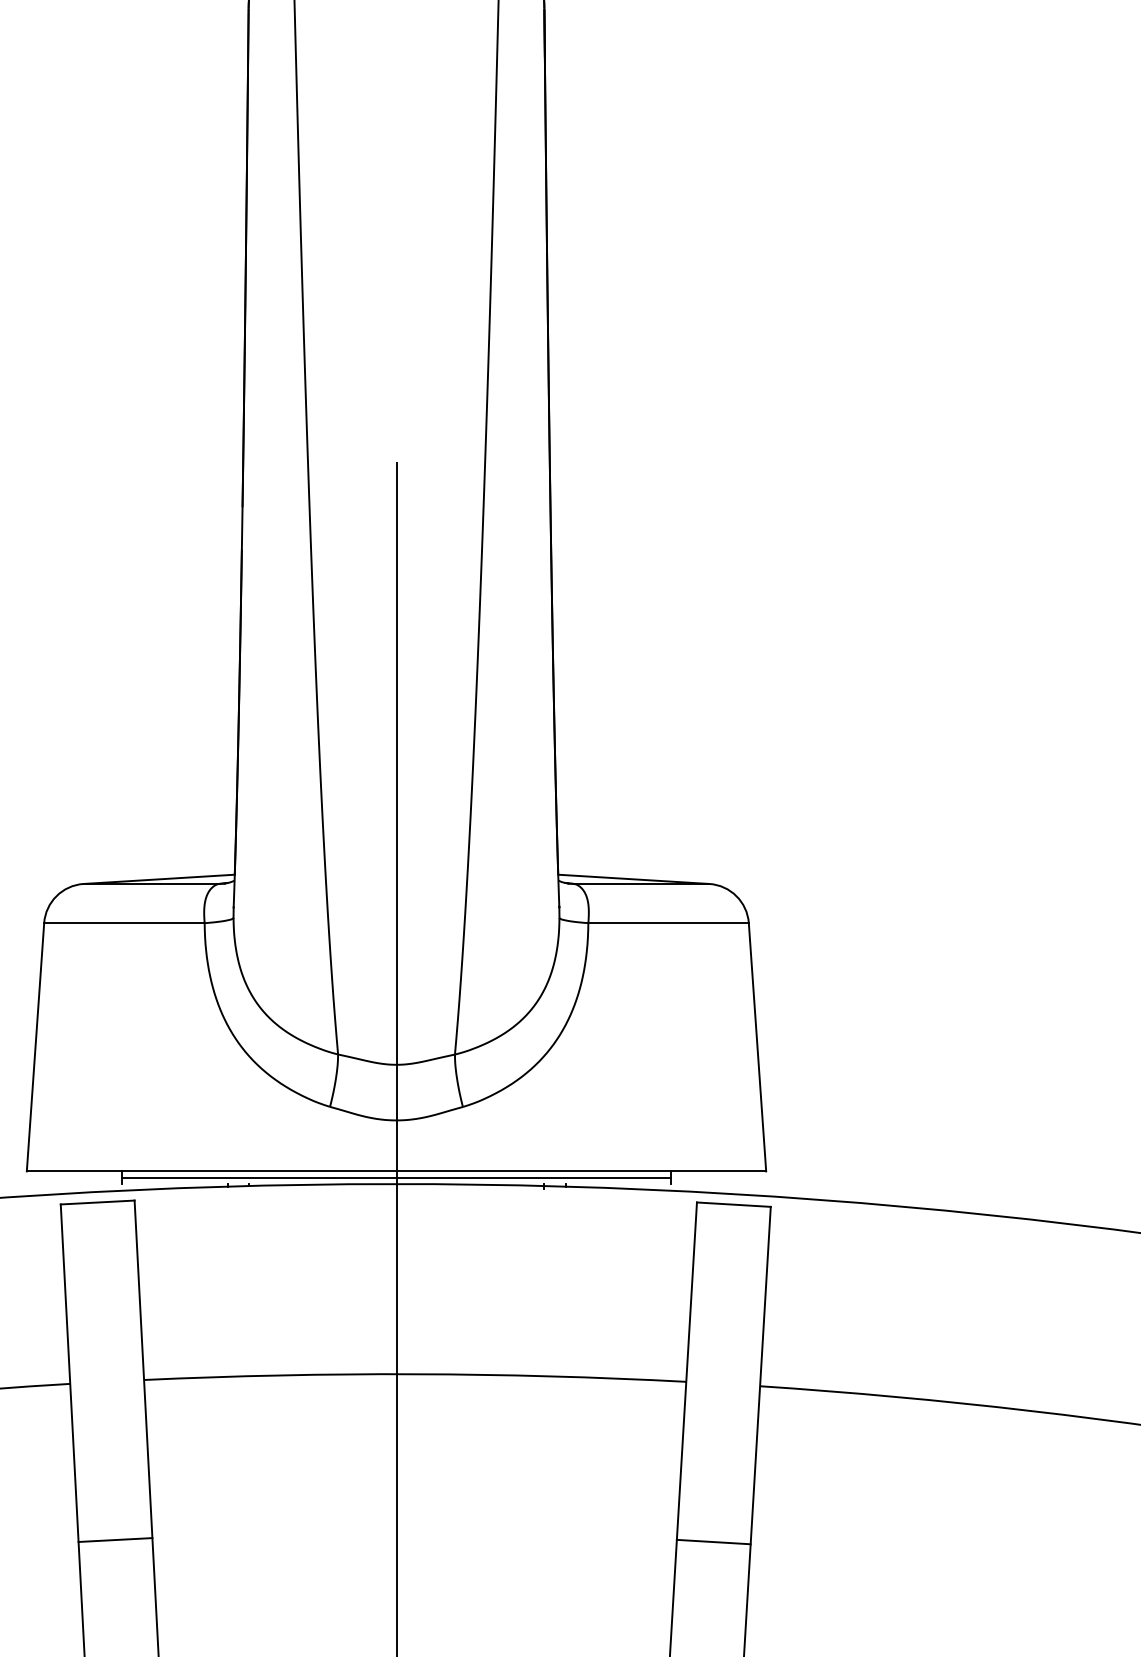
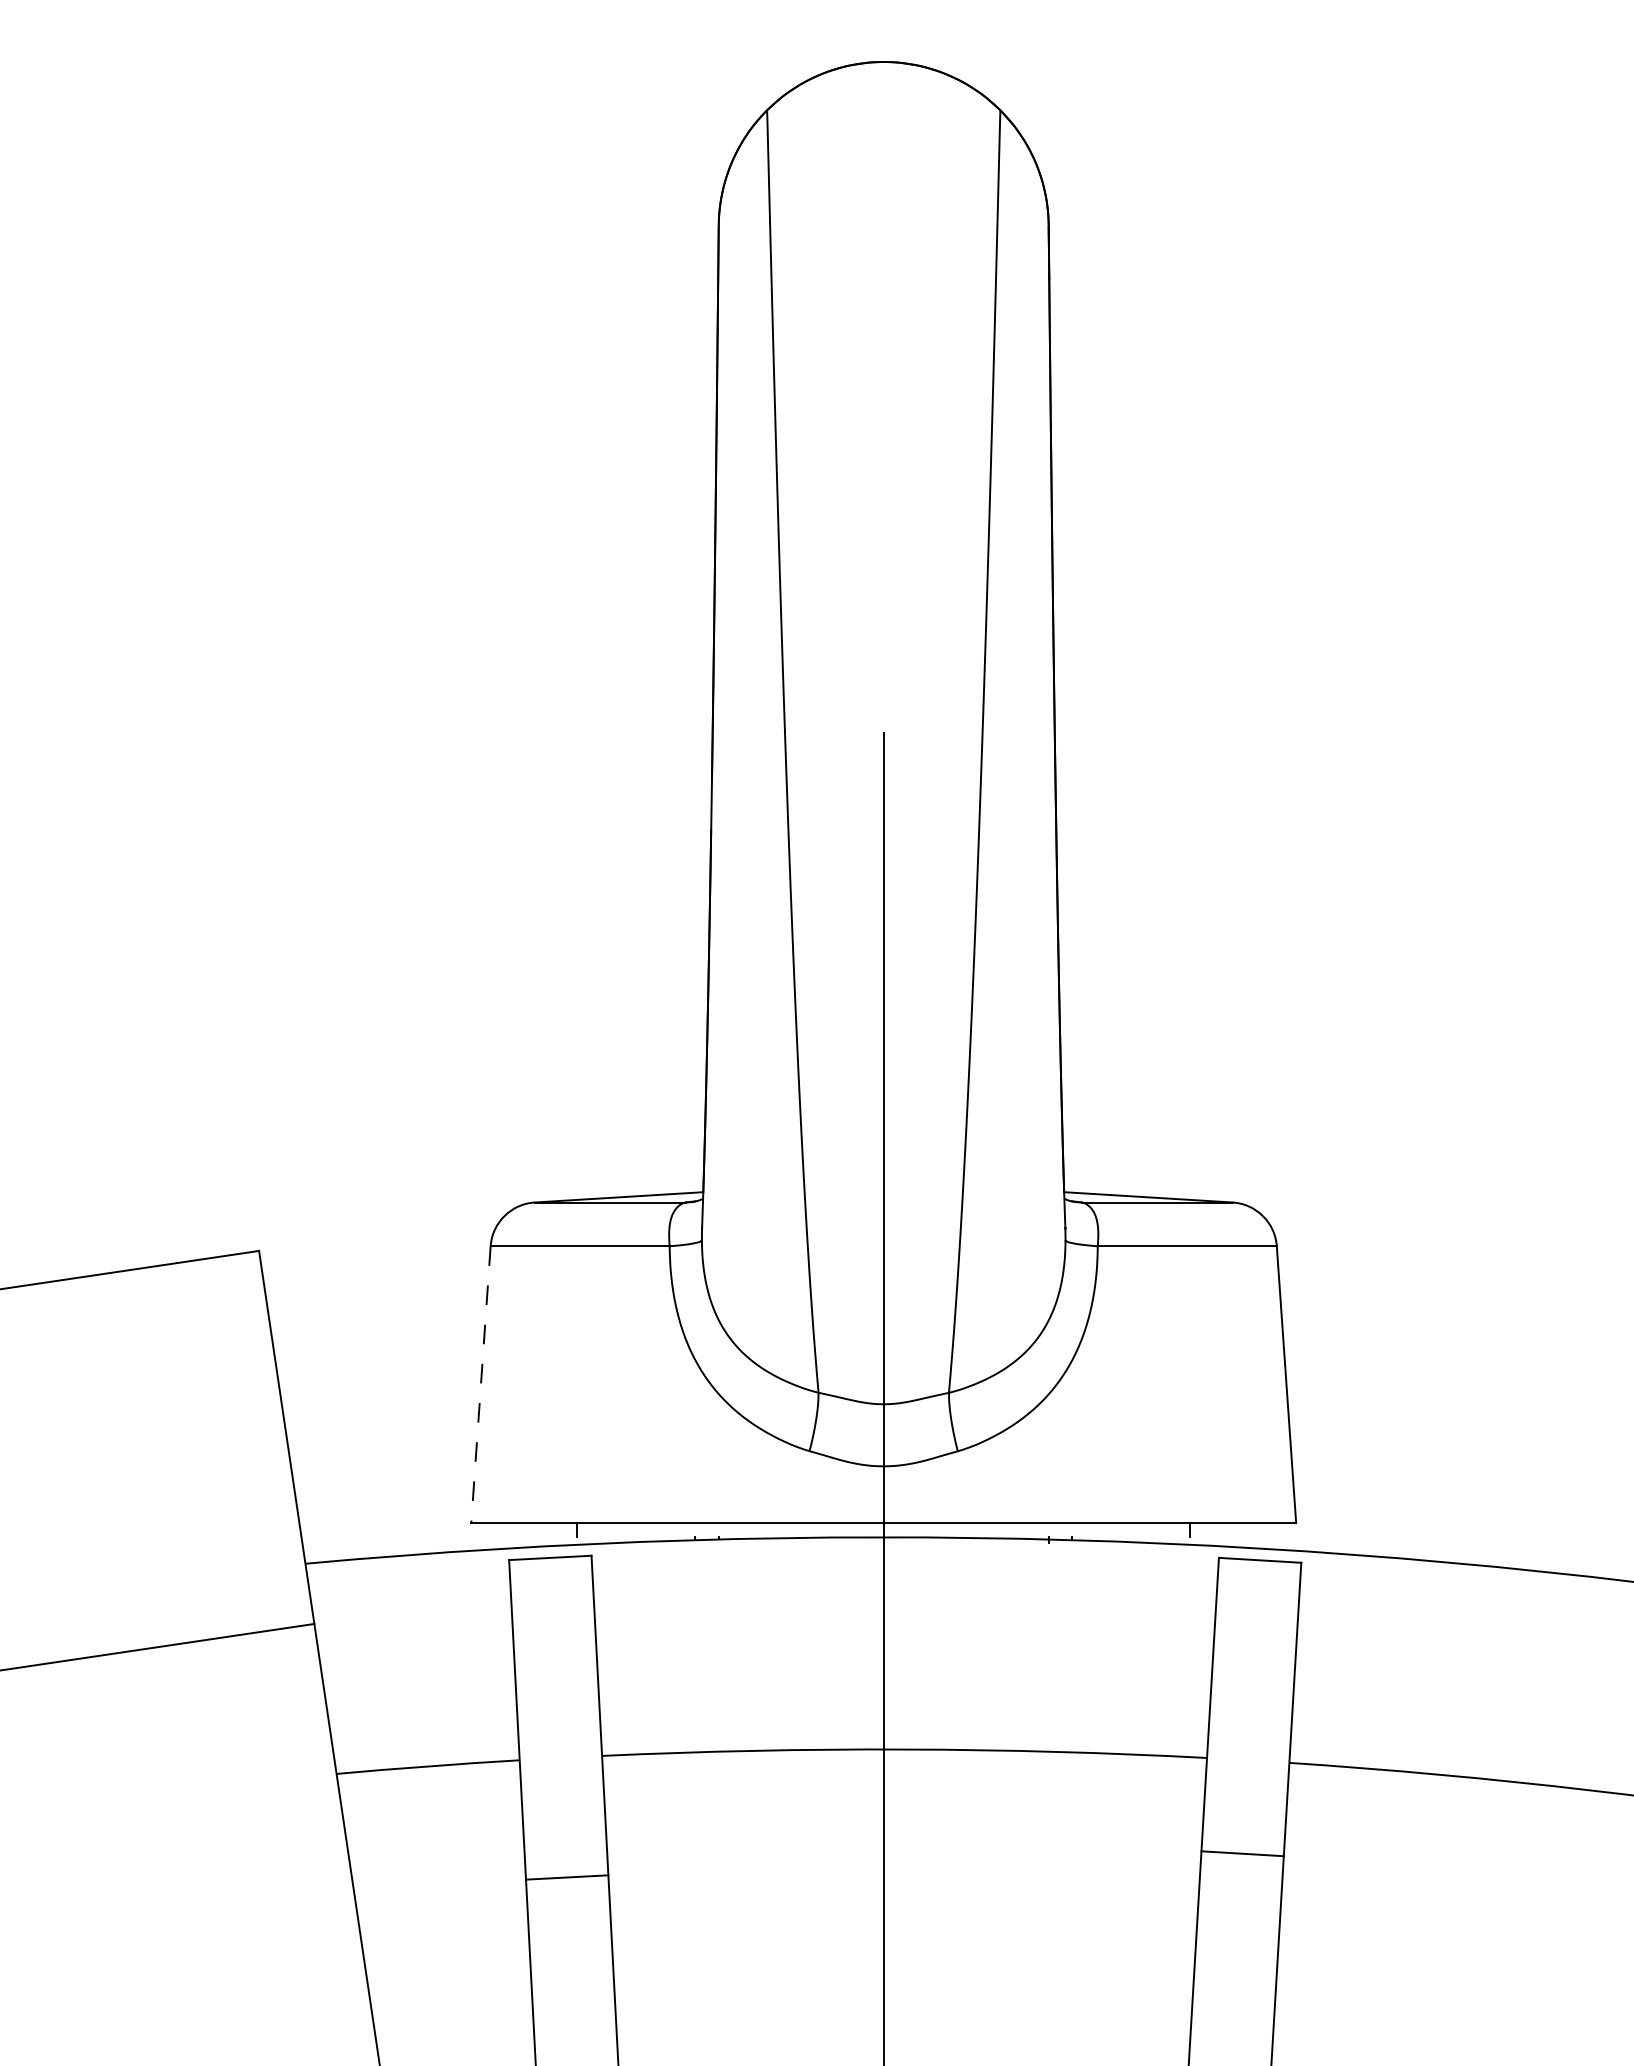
line: (35, 1047) -> (480, 1384), solid -> dashed
line: (396, 1177) -> (883, 1530), removed
line: (115, 1540) -> (567, 1877), moved
line: (713, 1541) -> (1242, 1853), moved

